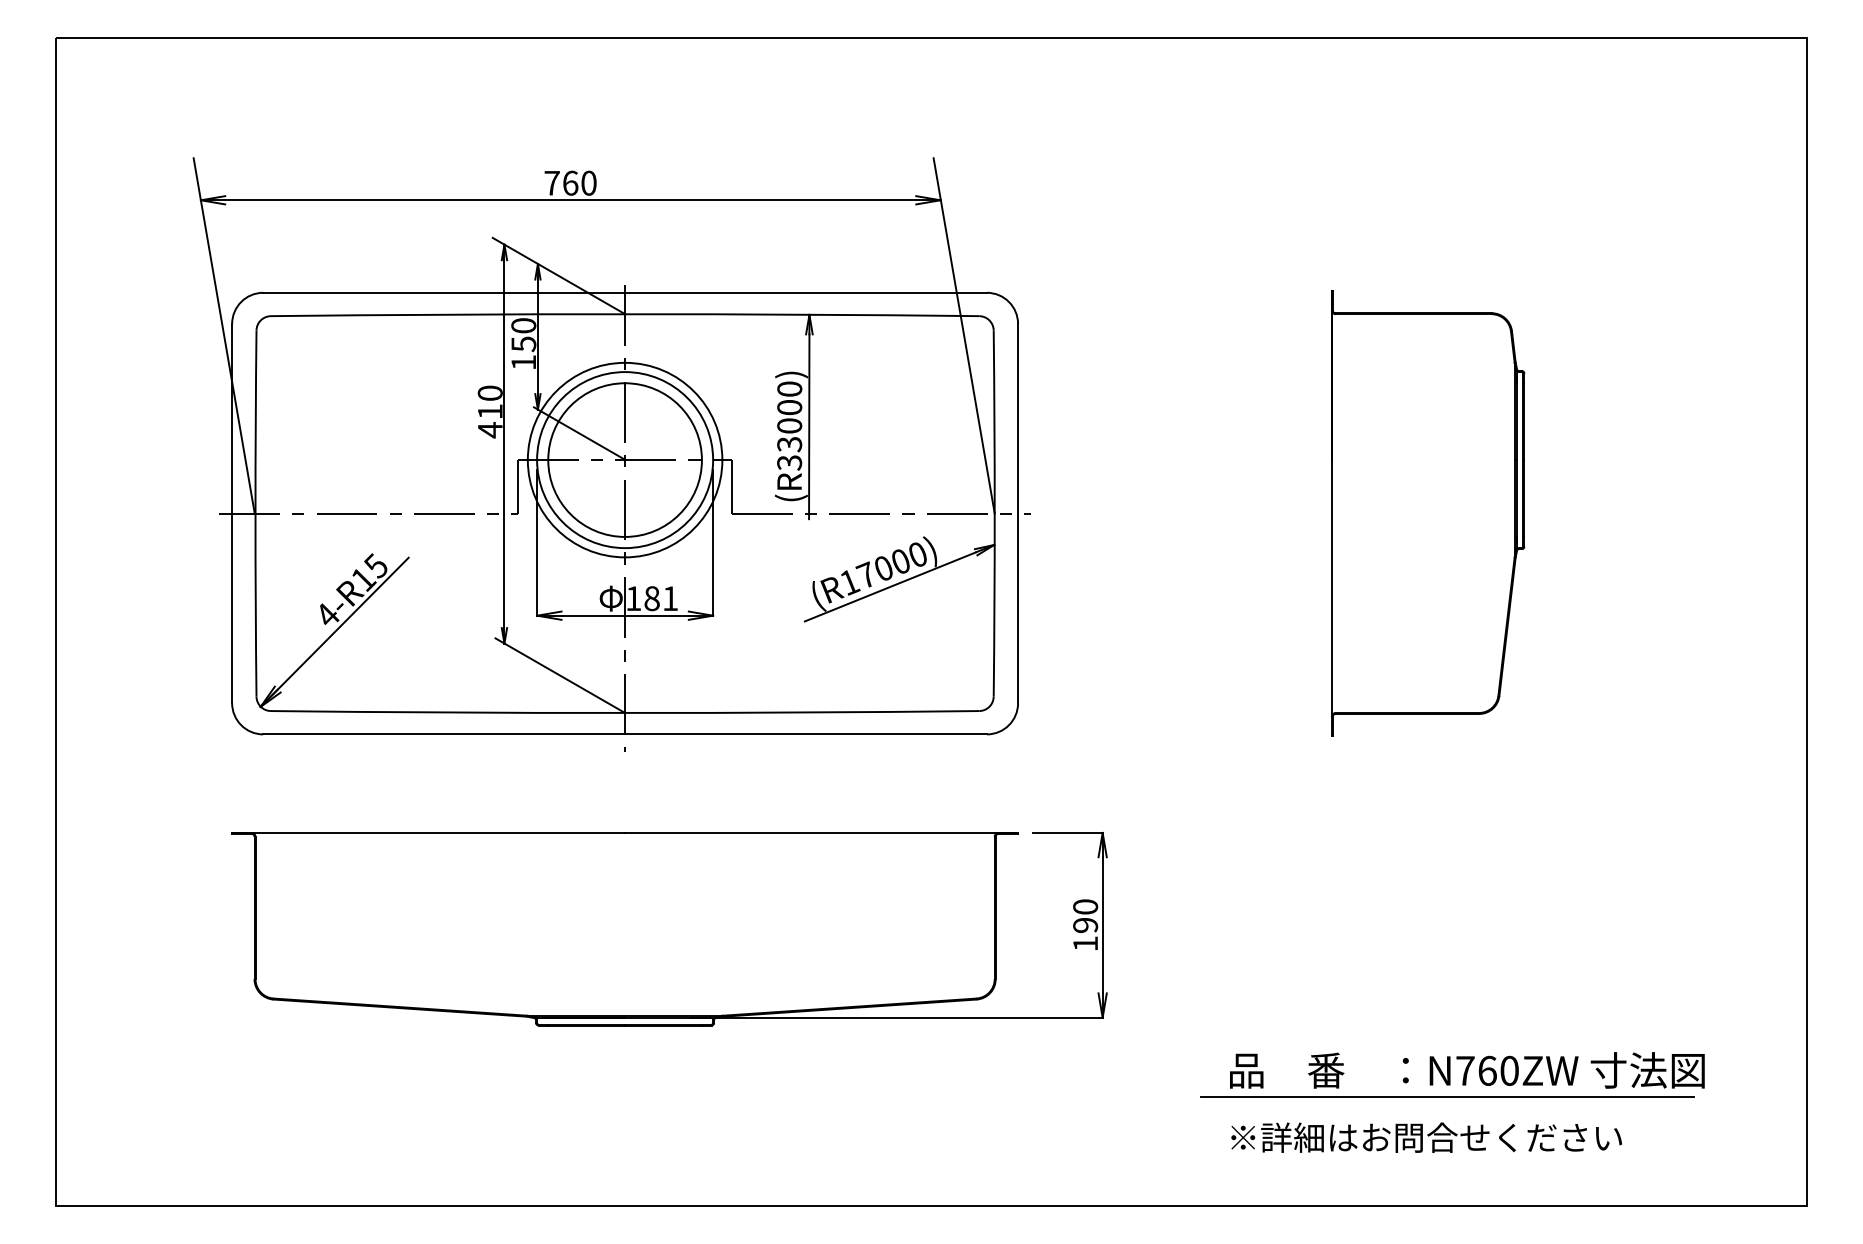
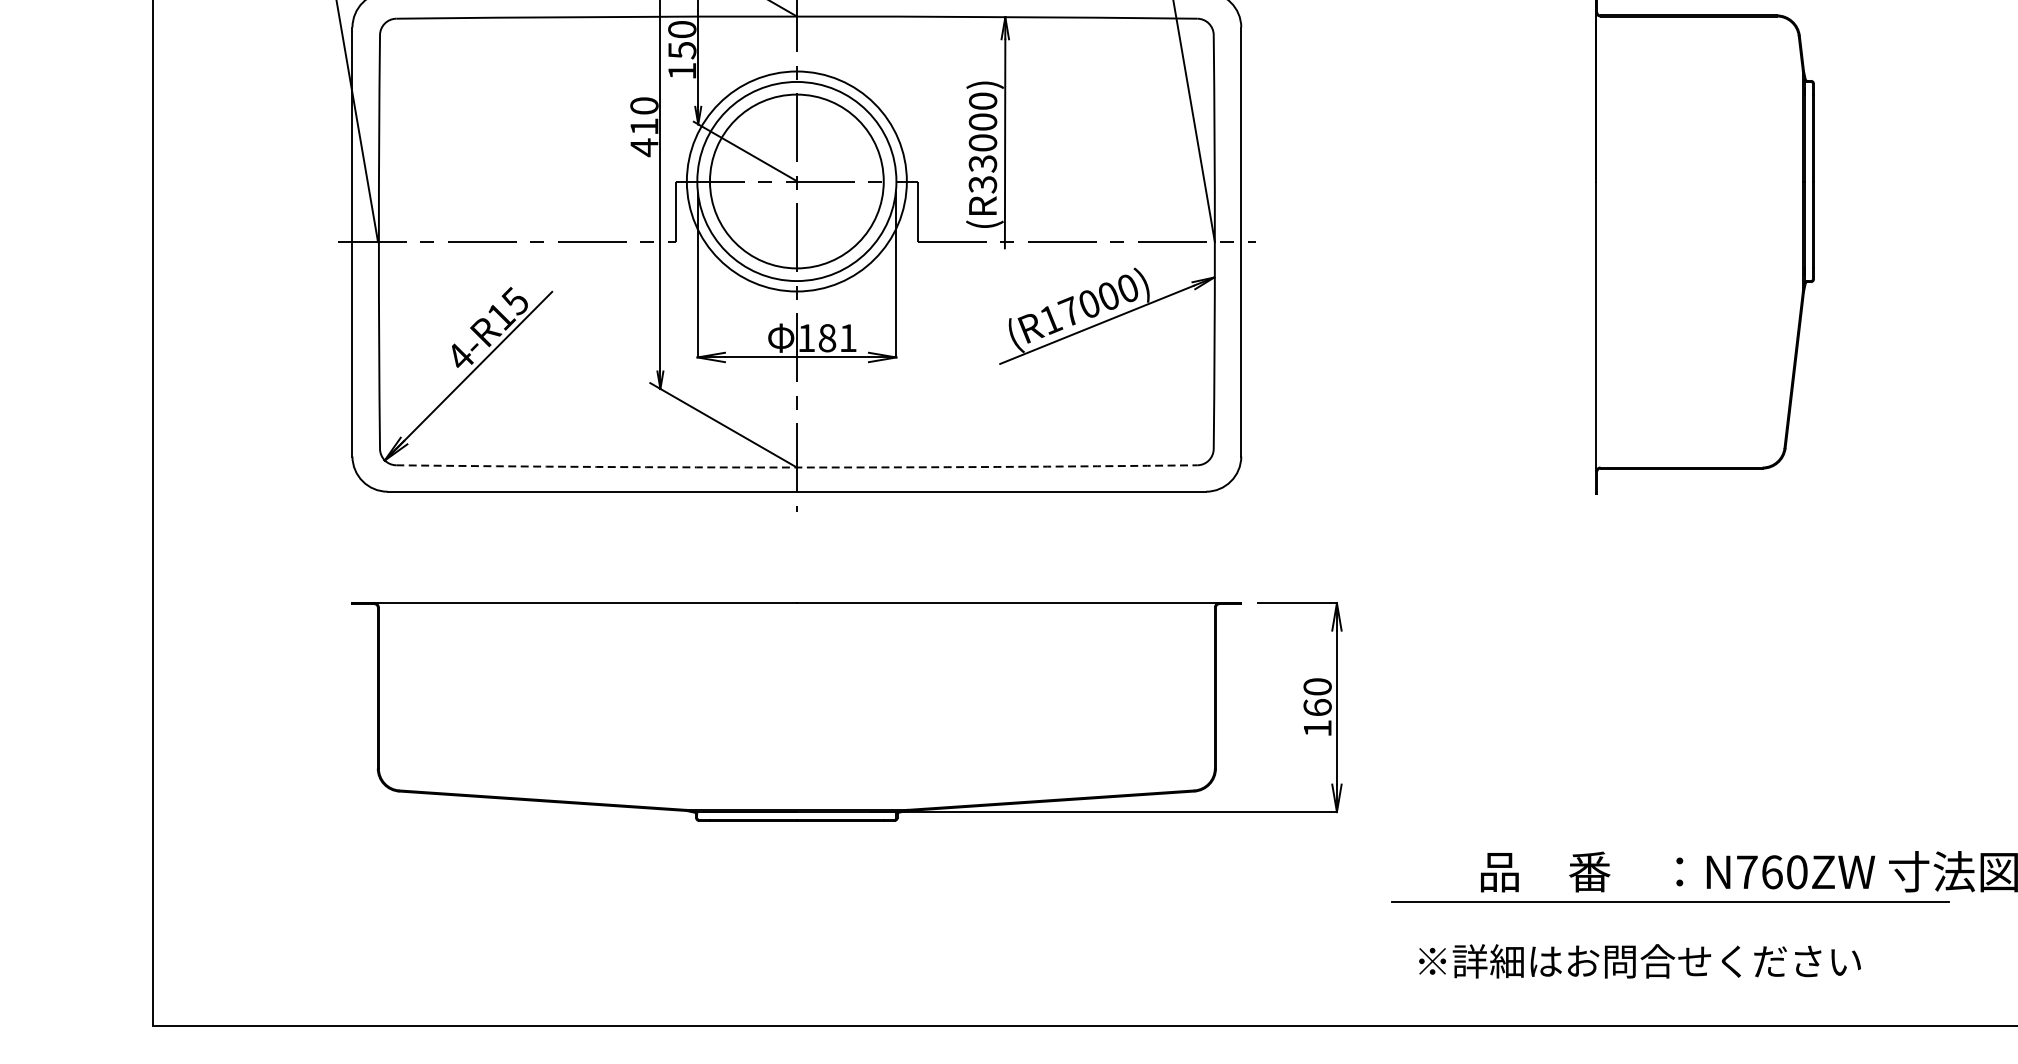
arc: (625, 713) -> (797, 468), solid -> dashed
text: (1085, 924) -> (1317, 706), 190 -> 160
line: (1447, 1096) -> (1670, 901), moved
text: (1426, 1137) -> (1639, 961), moved

